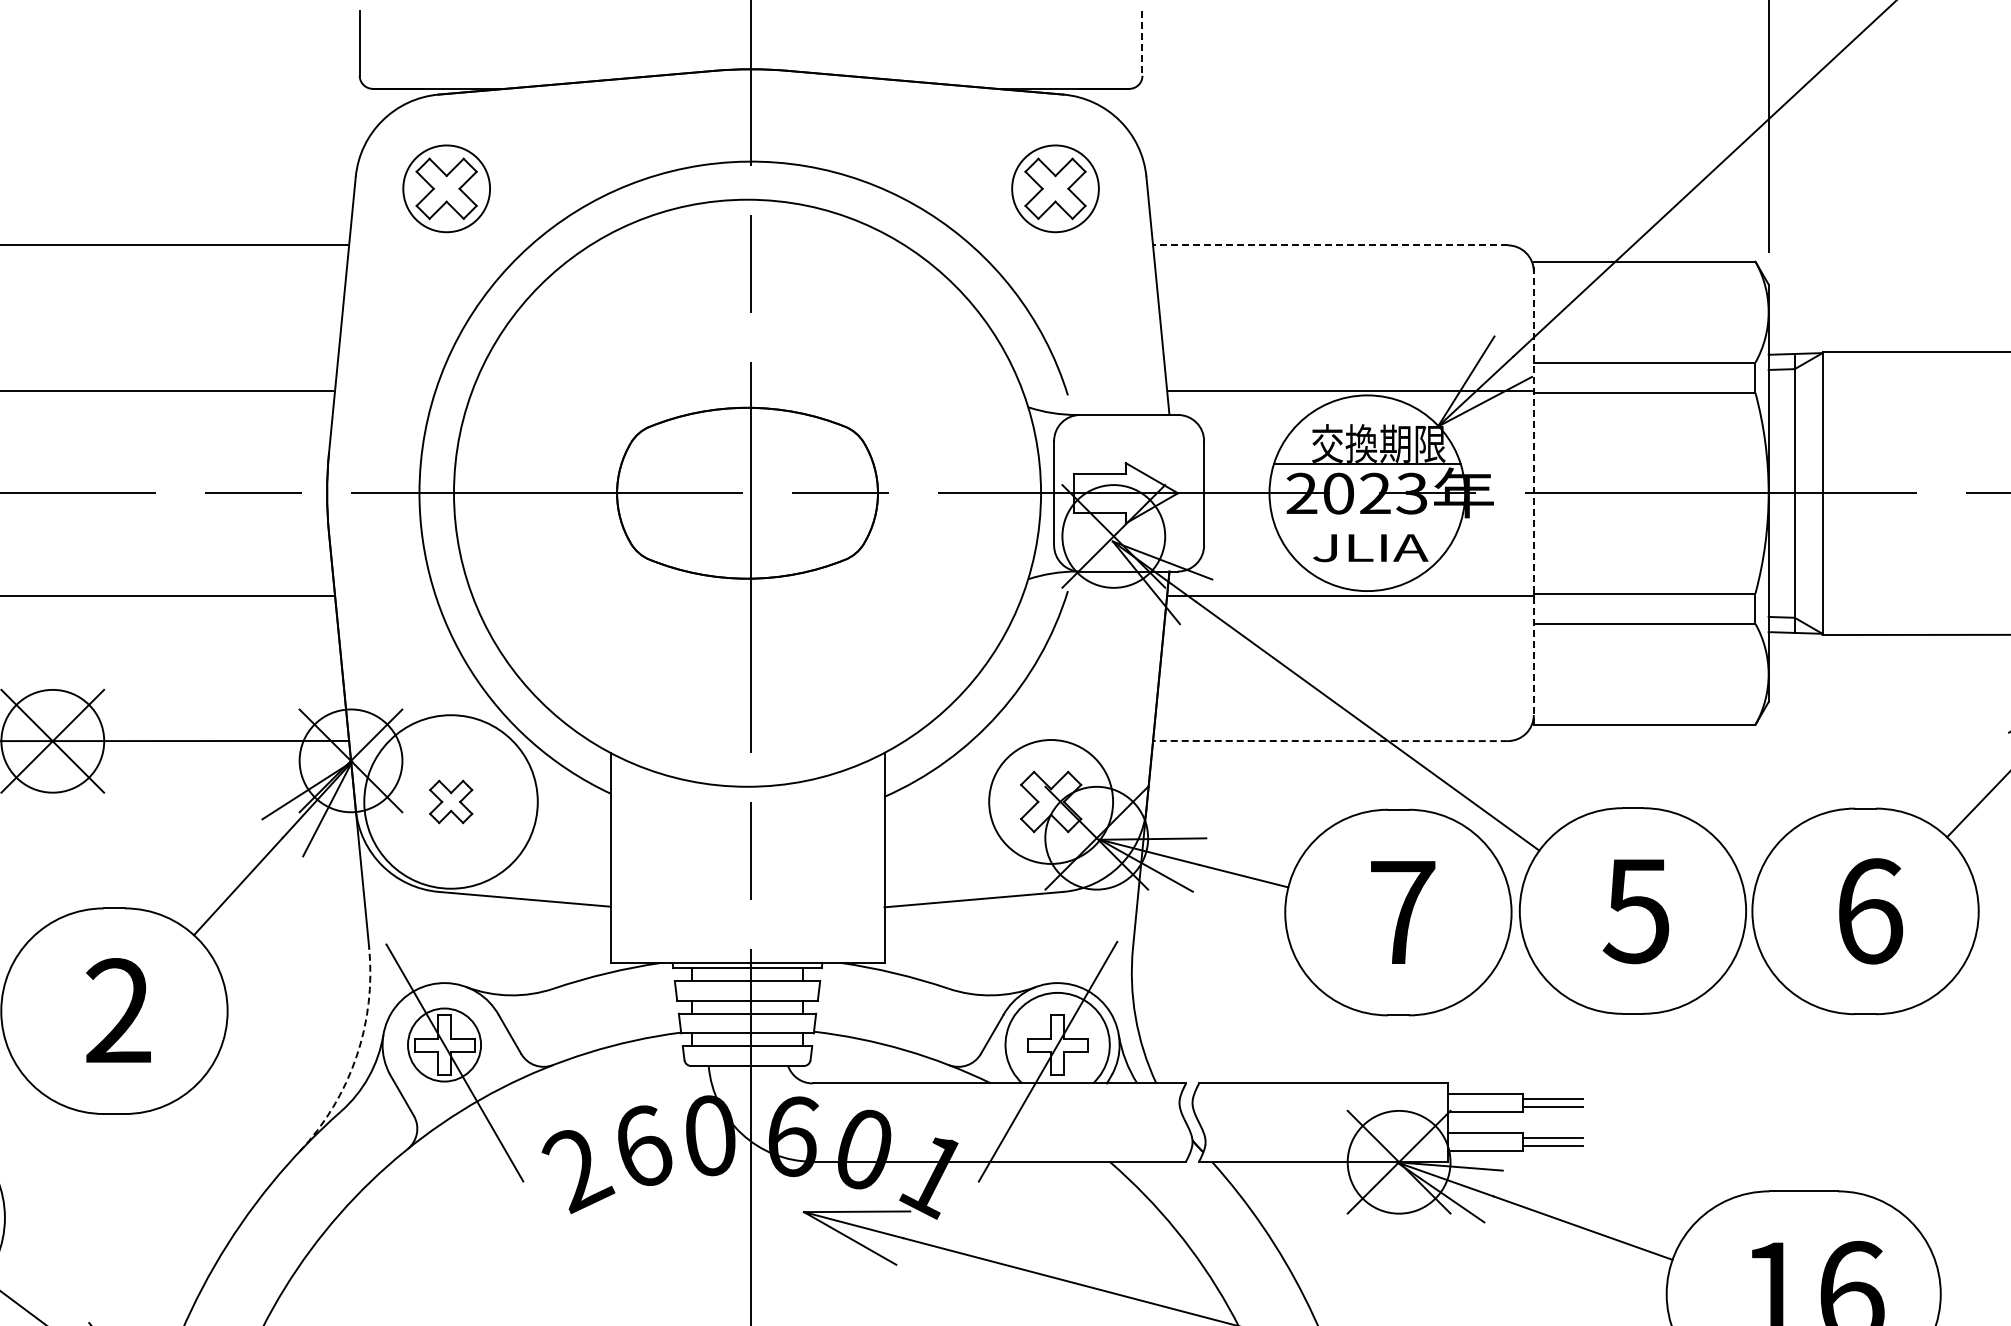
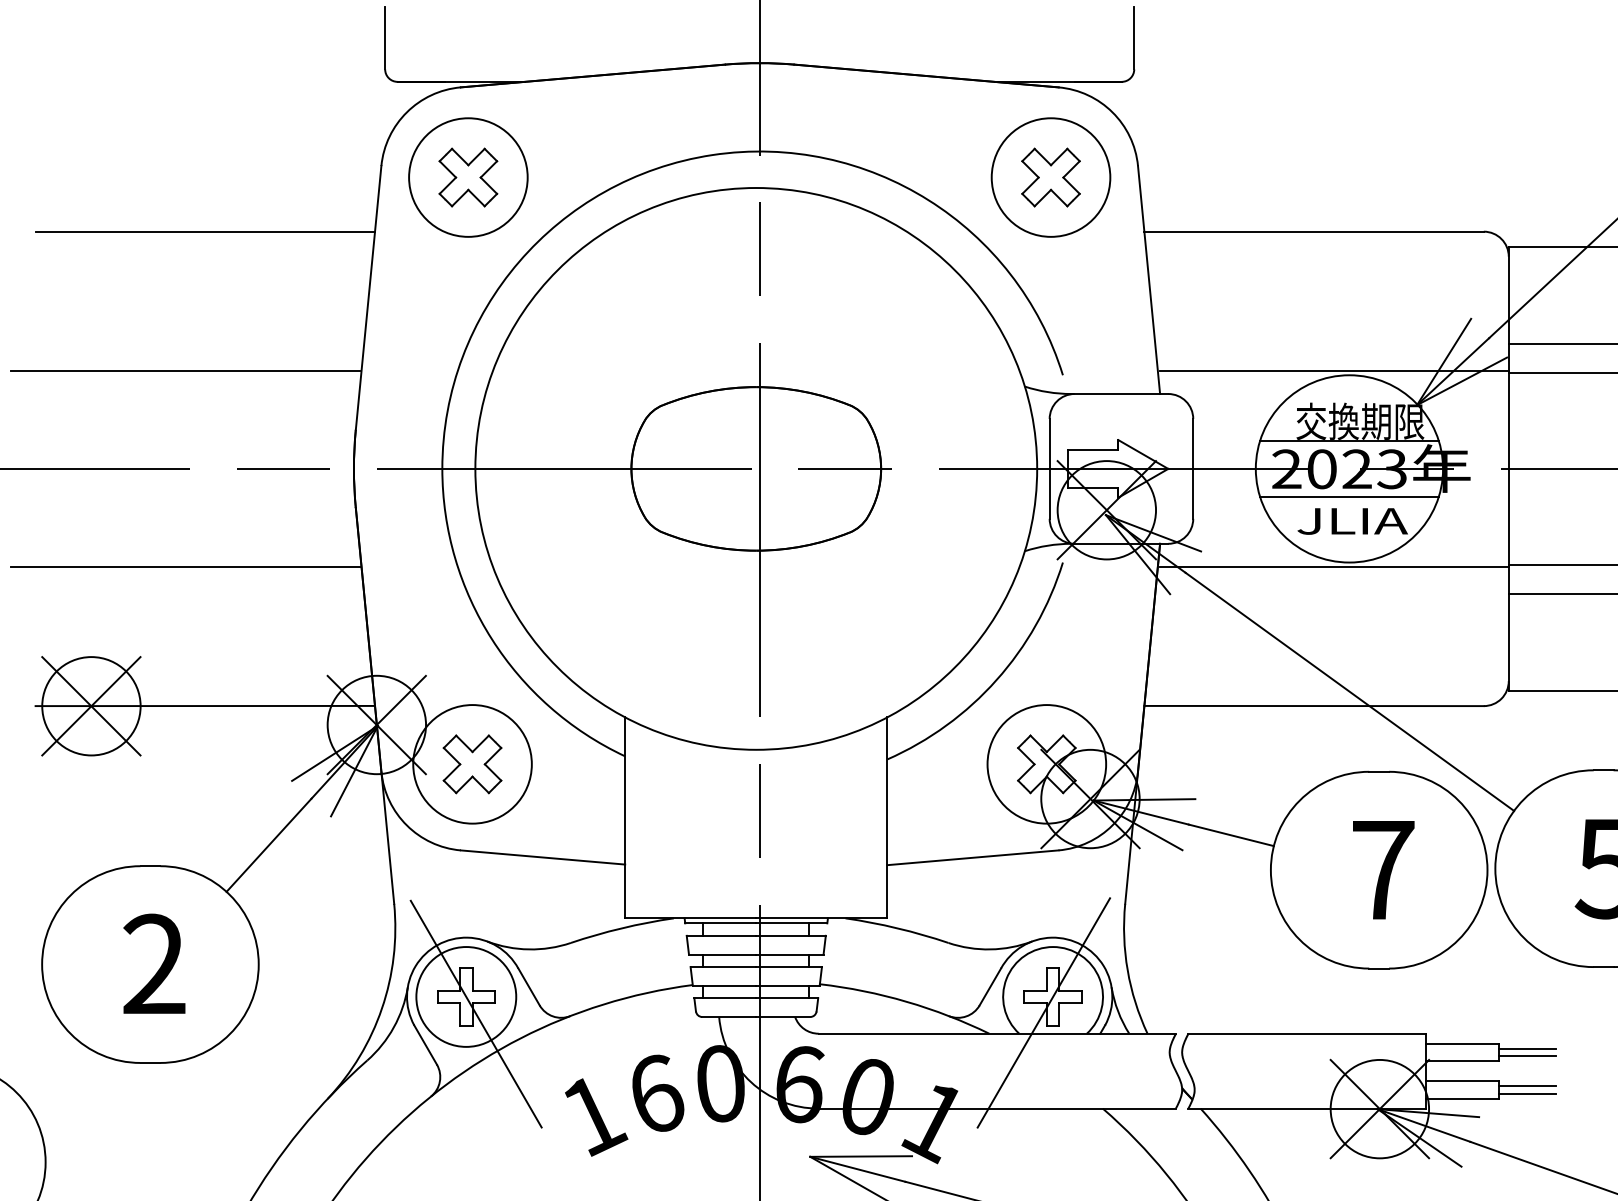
line: (1142, 43) -> (1134, 38), dashed -> solid
circle: (446, 188) -> (468, 177), size x1.43
circle: (1055, 188) -> (1051, 177), size x1.43
line: (1329, 245) -> (1313, 231), dashed -> solid
line: (1533, 493) -> (1508, 469), dashed -> solid
line: (1367, 522) -> (1349, 496), added
line: (1329, 741) -> (1313, 706), dashed -> solid
circle: (451, 801) -> (472, 763), size x0.71
part: (451, 801) -> (472, 763), size x1.43
circle: (444, 1044) -> (466, 996), size x1.43
arc: (356, 1057) -> (382, 1008), dashed -> solid
text: (578, 1172) -> (594, 1118), 2 -> 1

